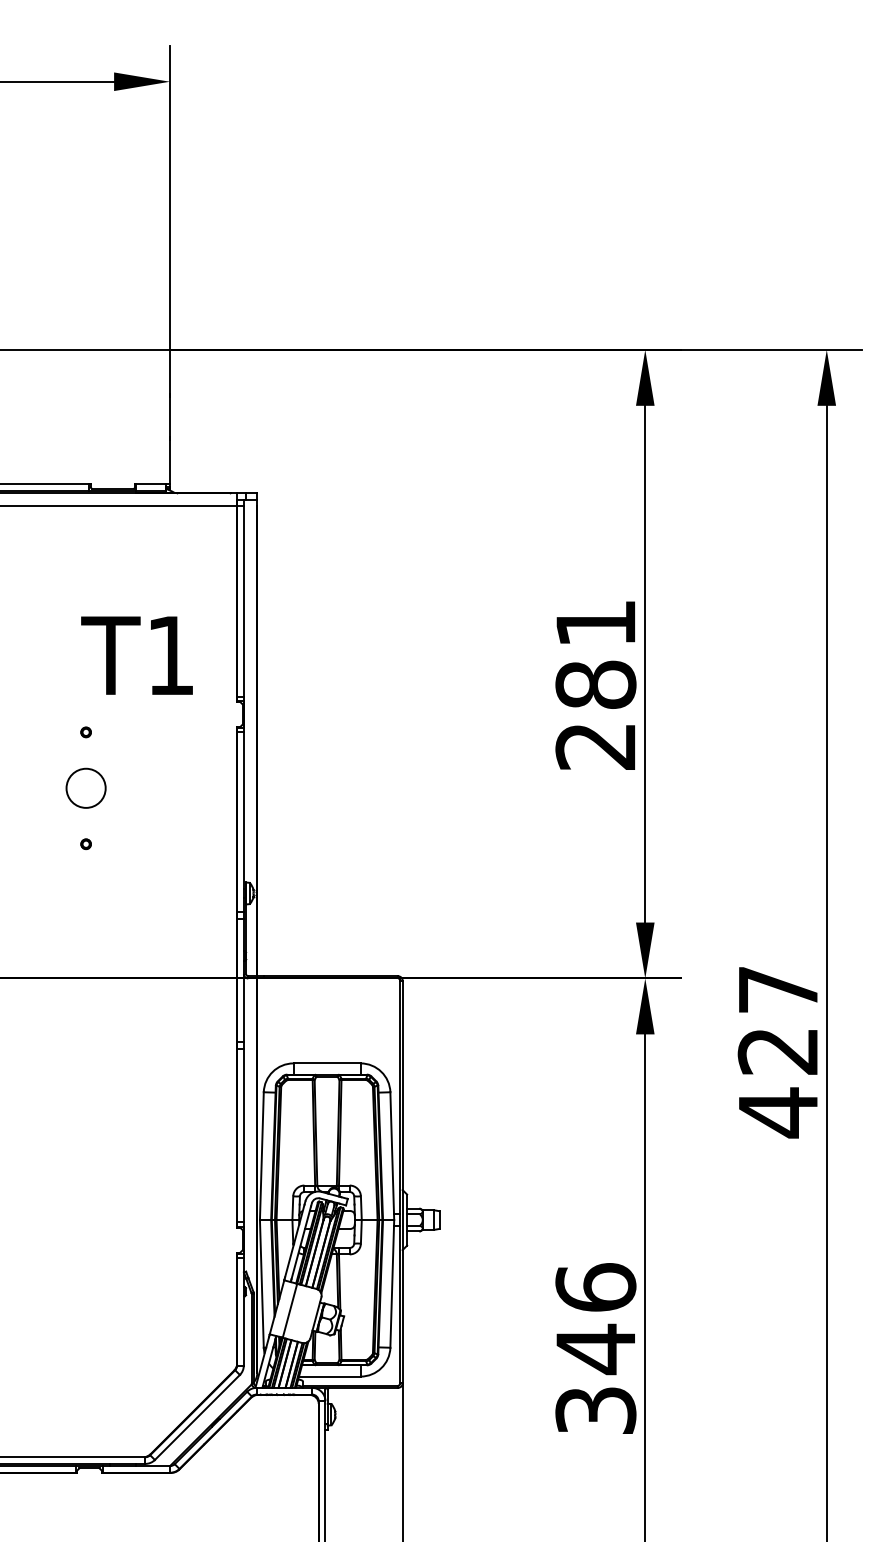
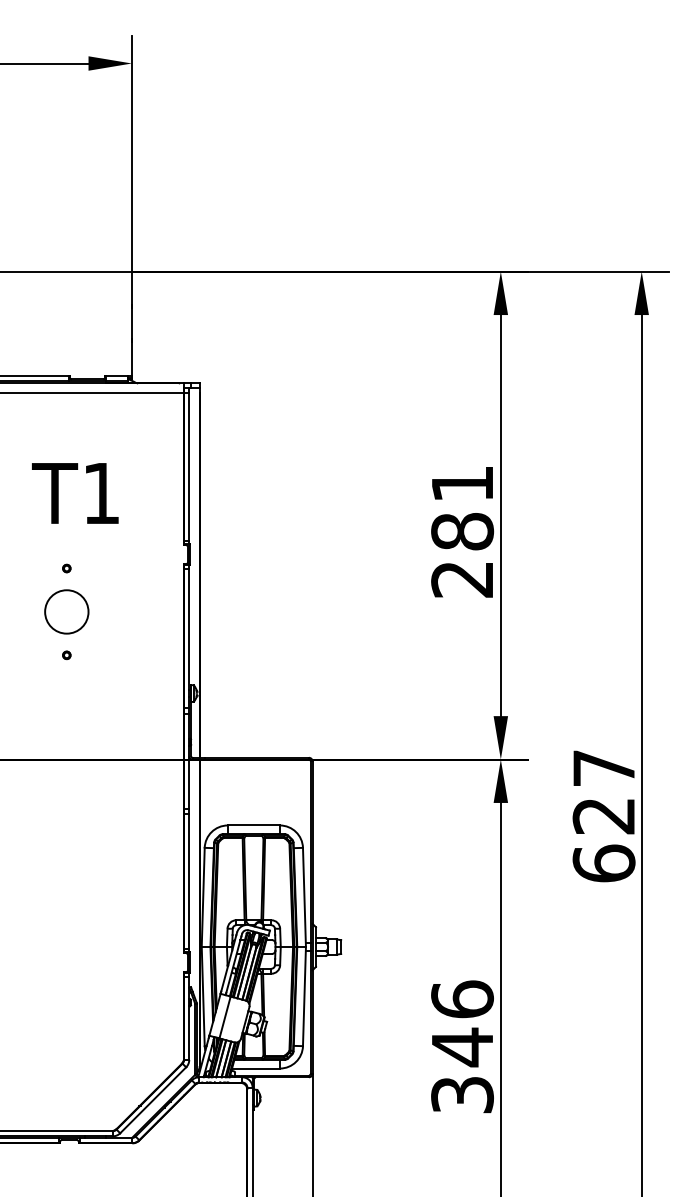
text: (136, 655) -> (74, 493), moved
circle: (86, 788) -> (67, 612), size x1.43
text: (777, 1112) -> (603, 863), 427 -> 627

